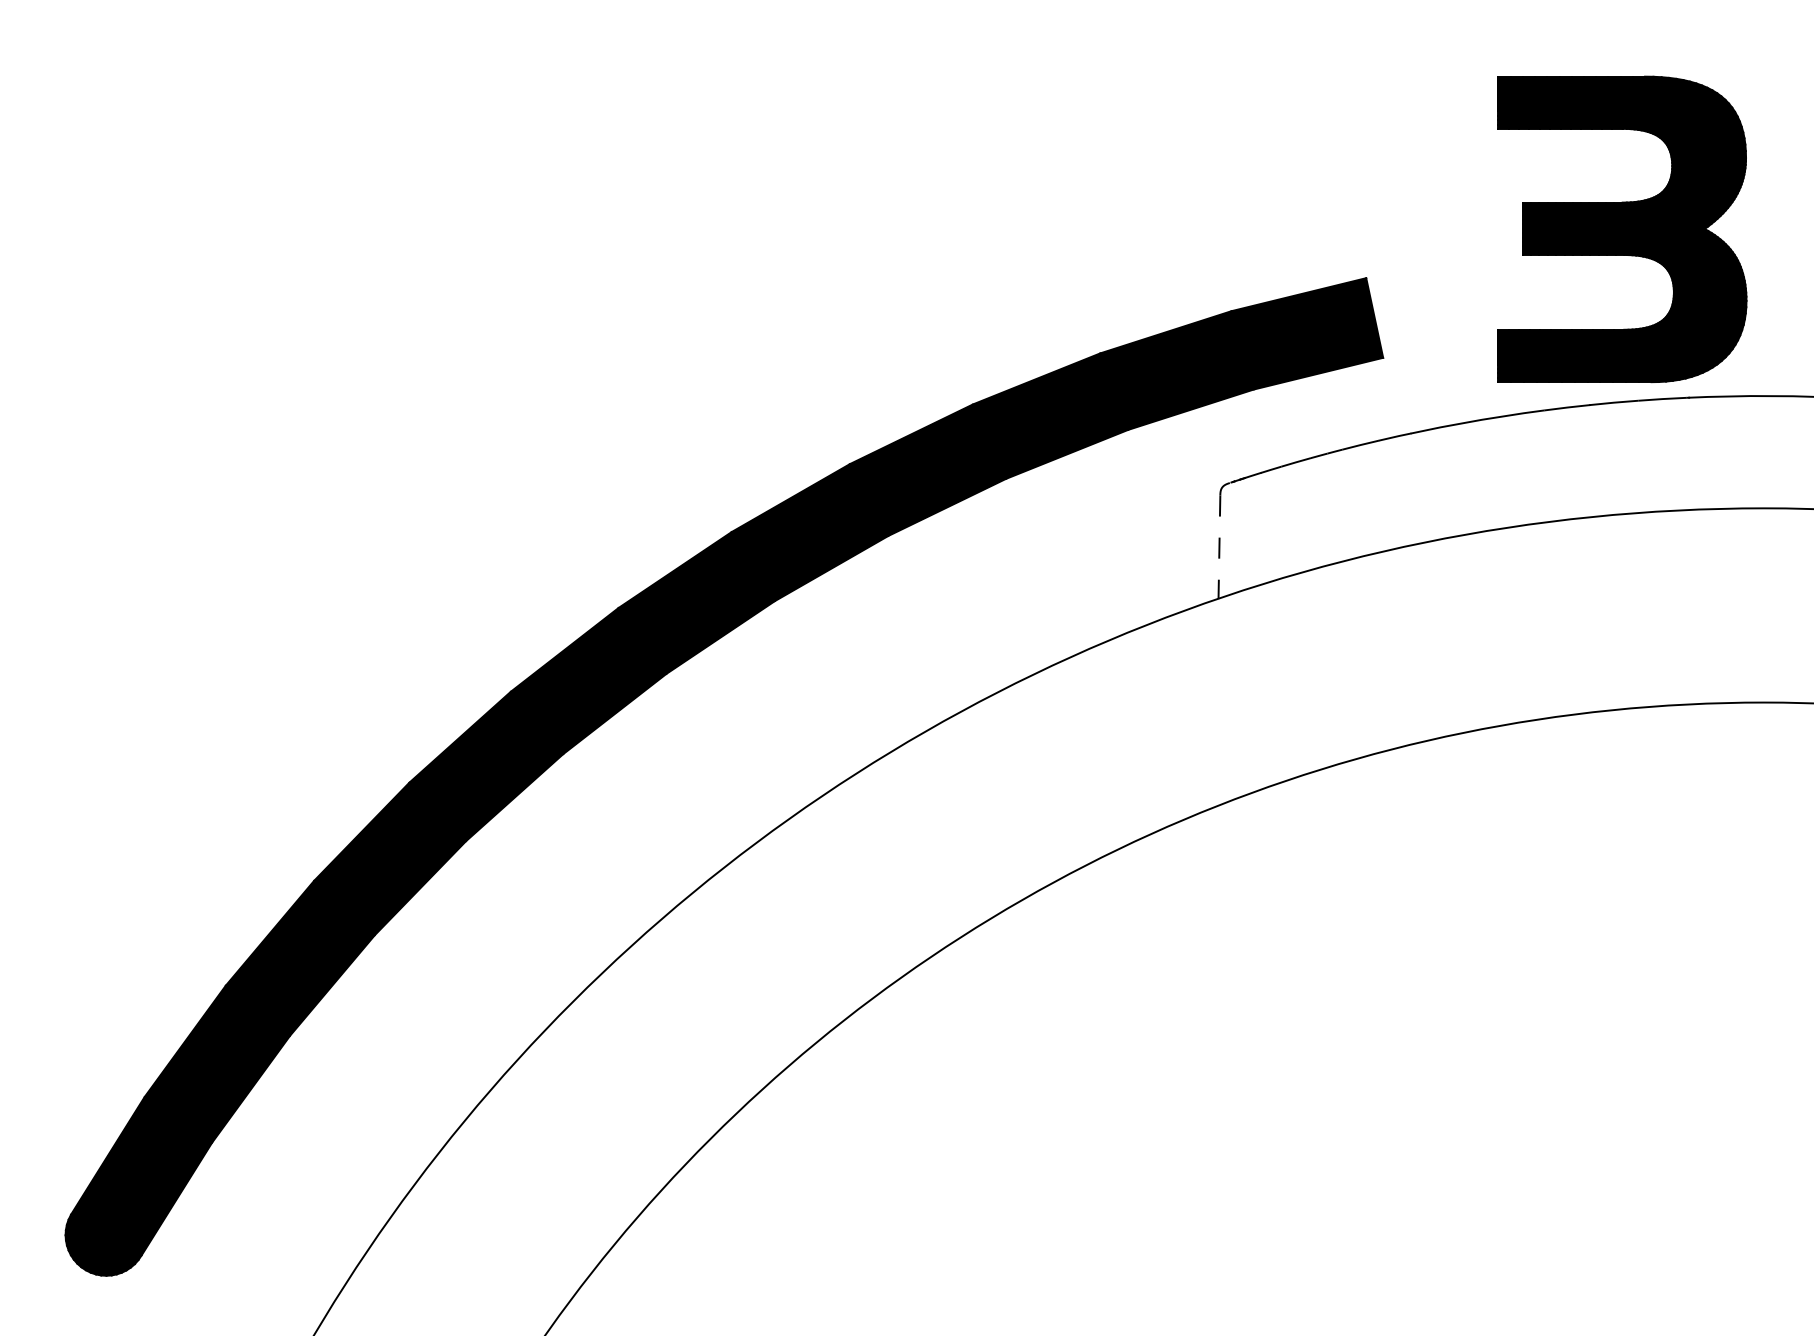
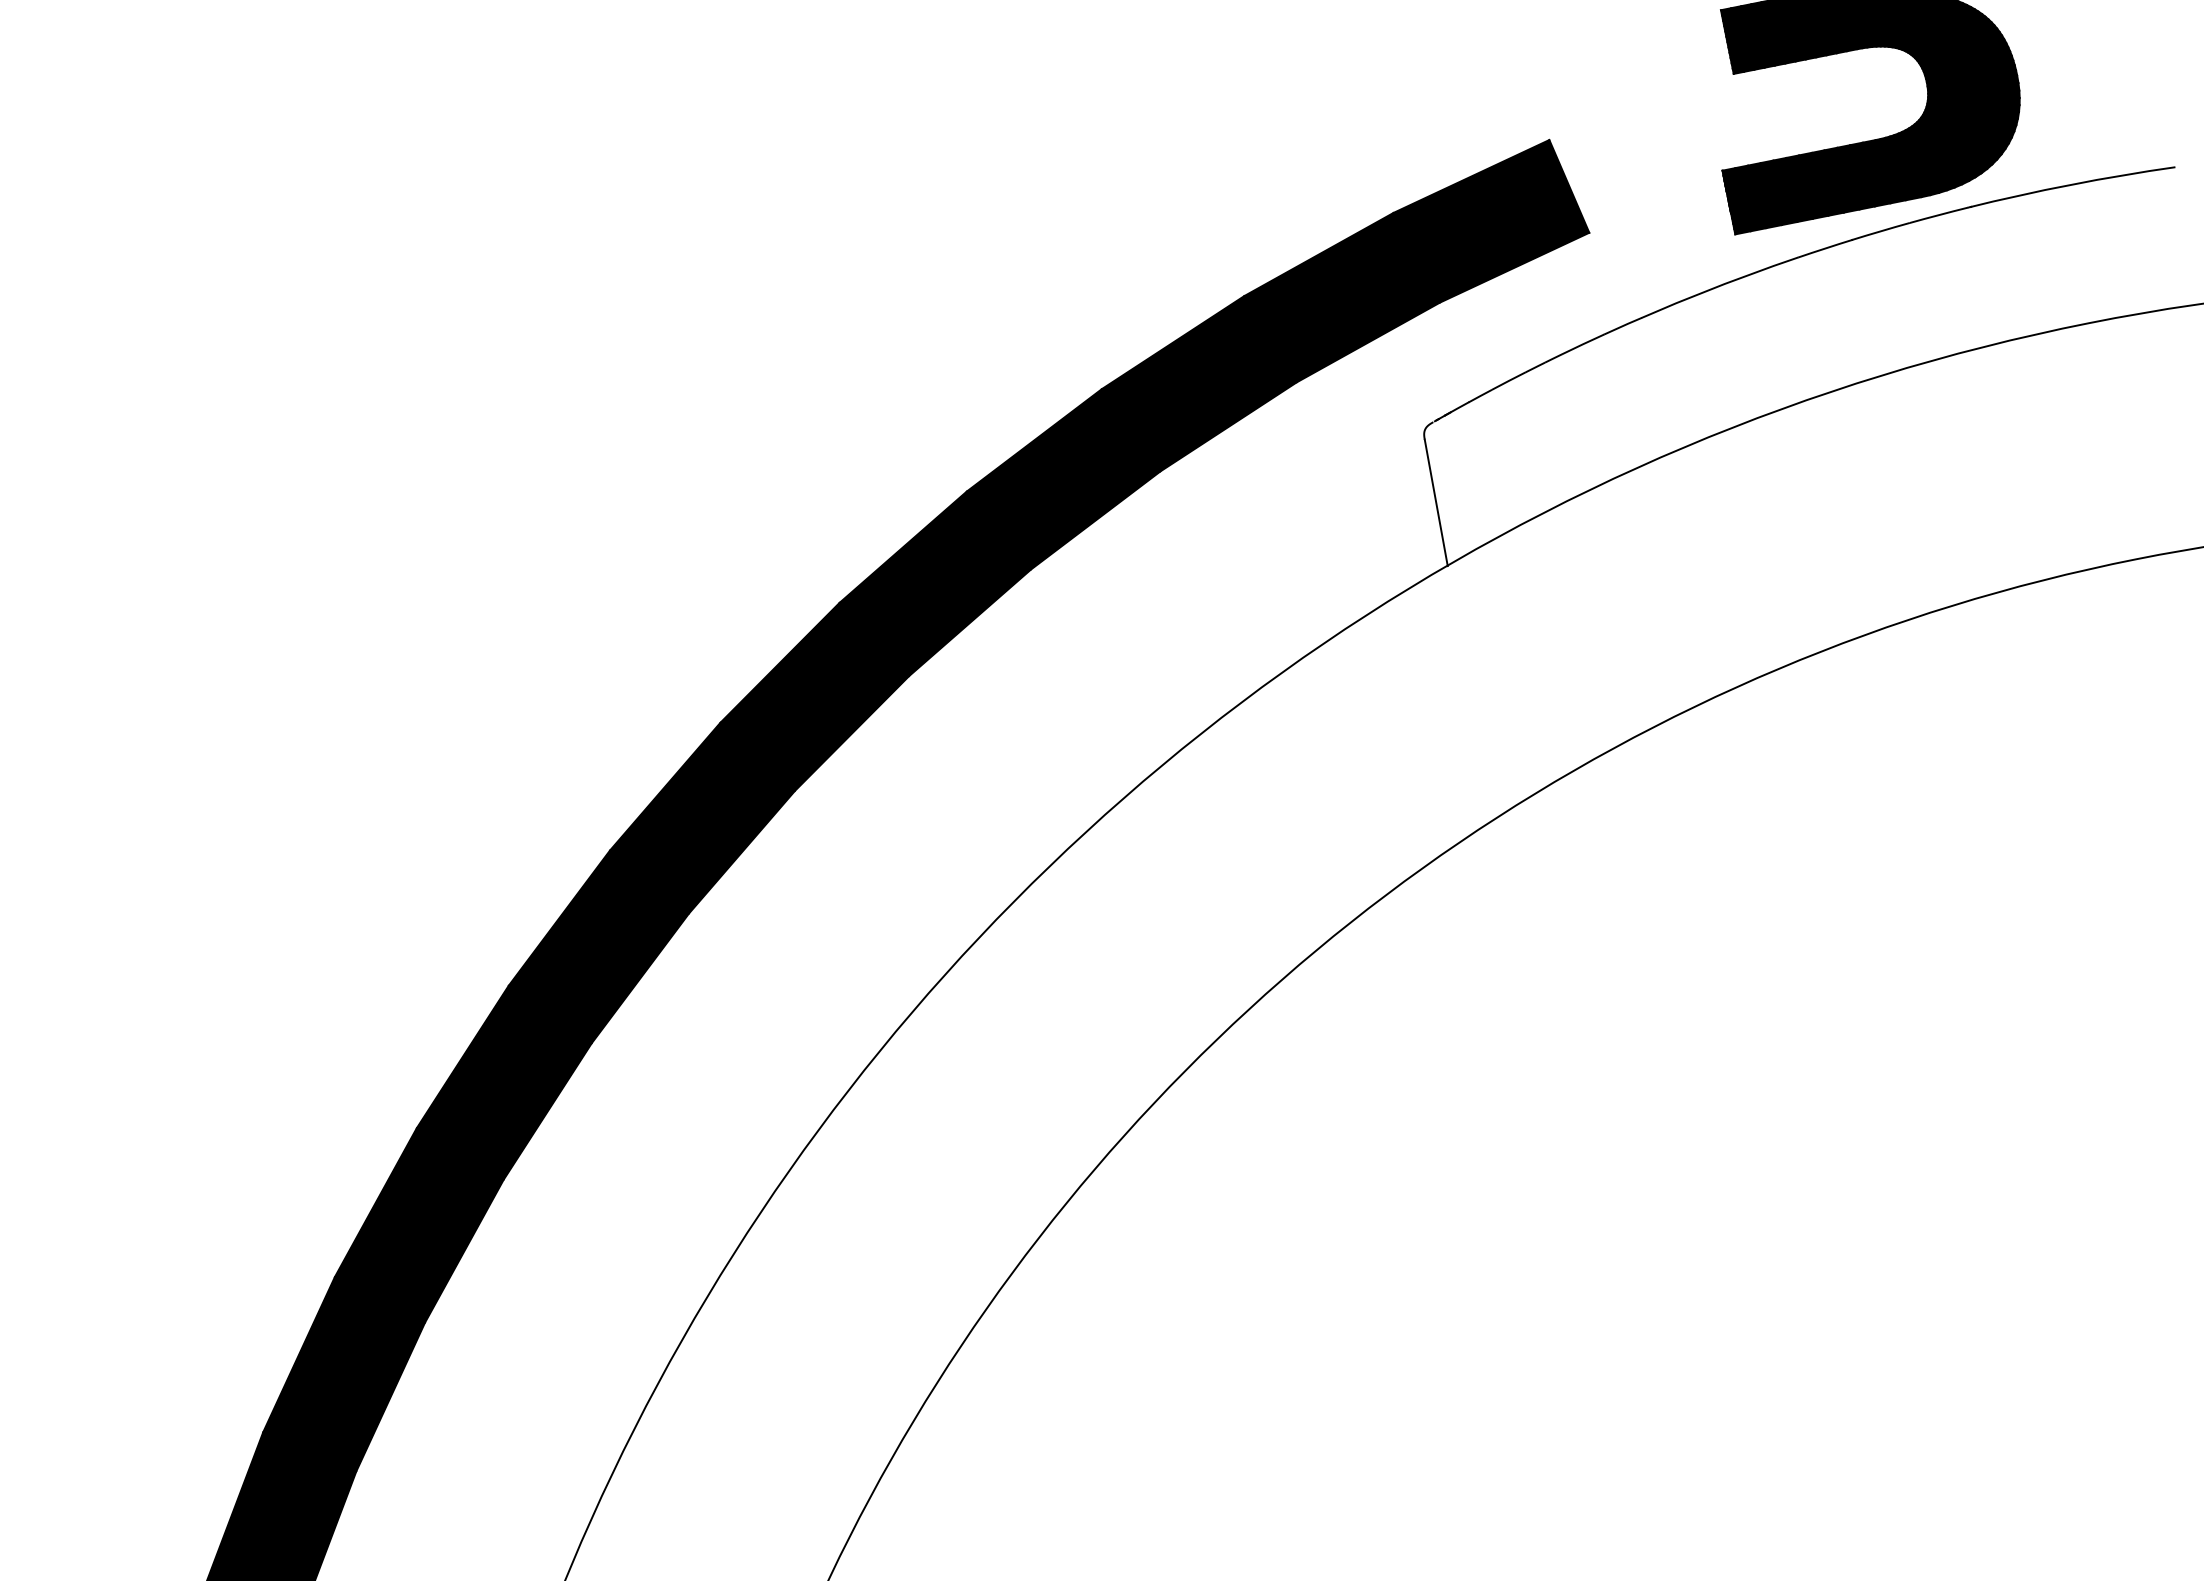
line: (1219, 547) -> (1436, 503), dashed -> solid

